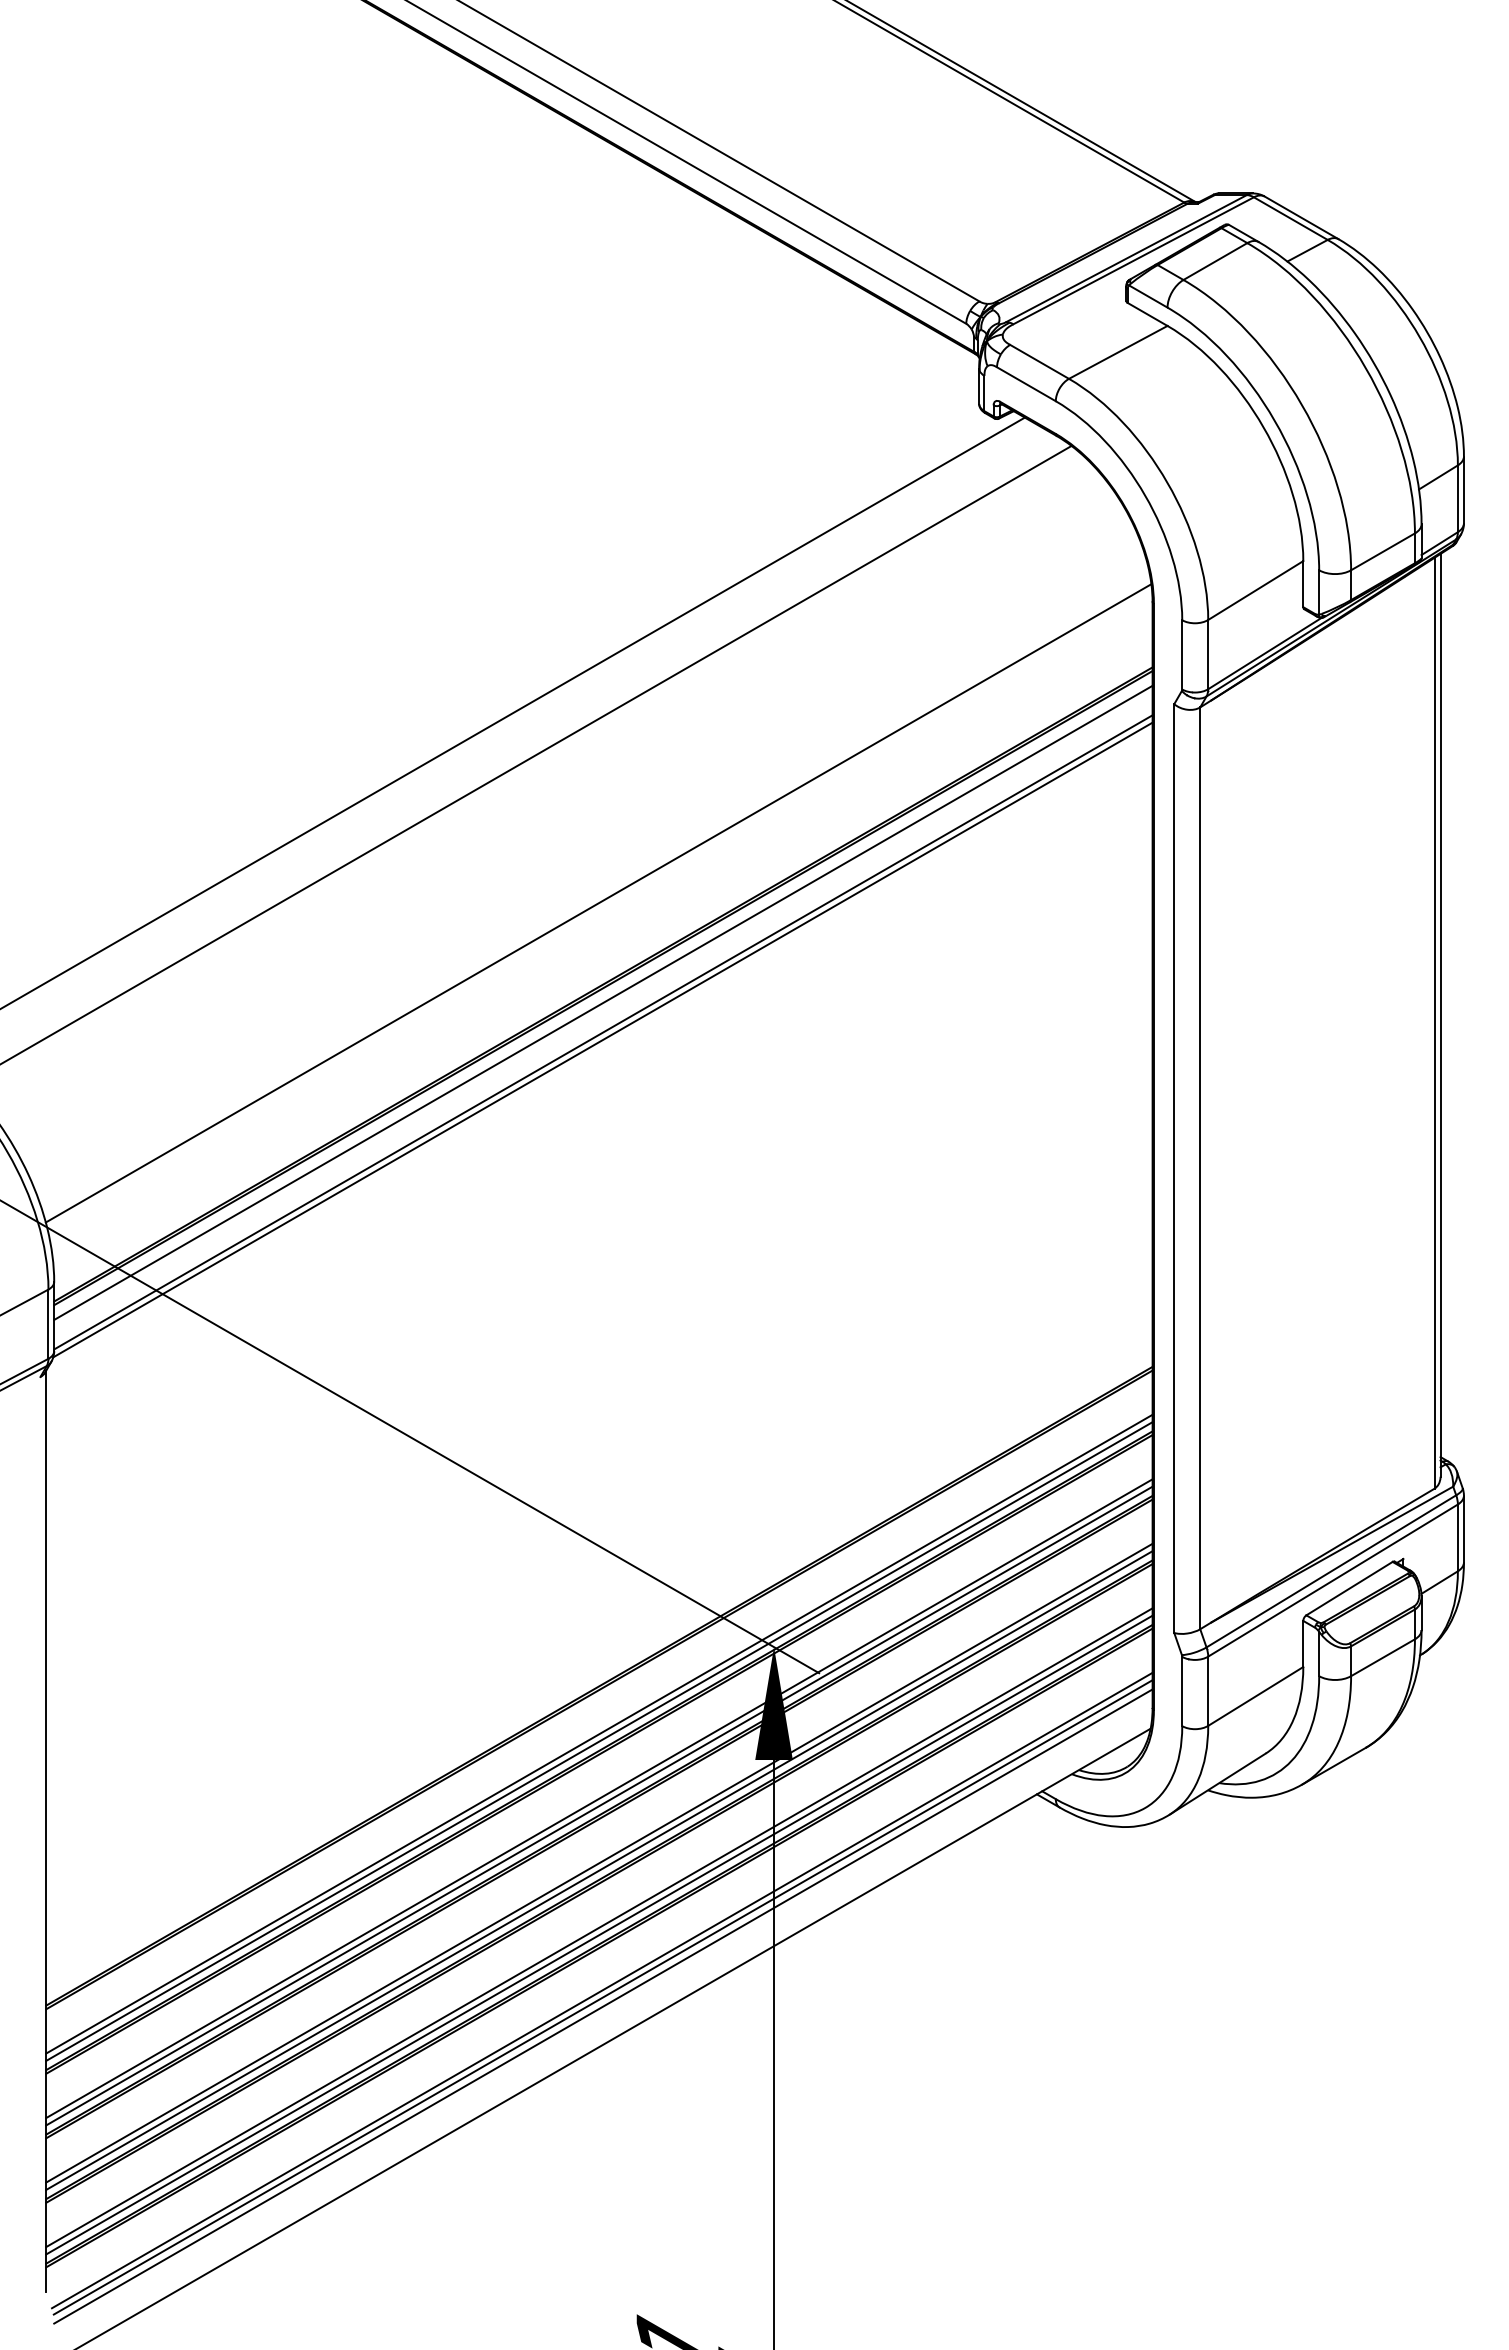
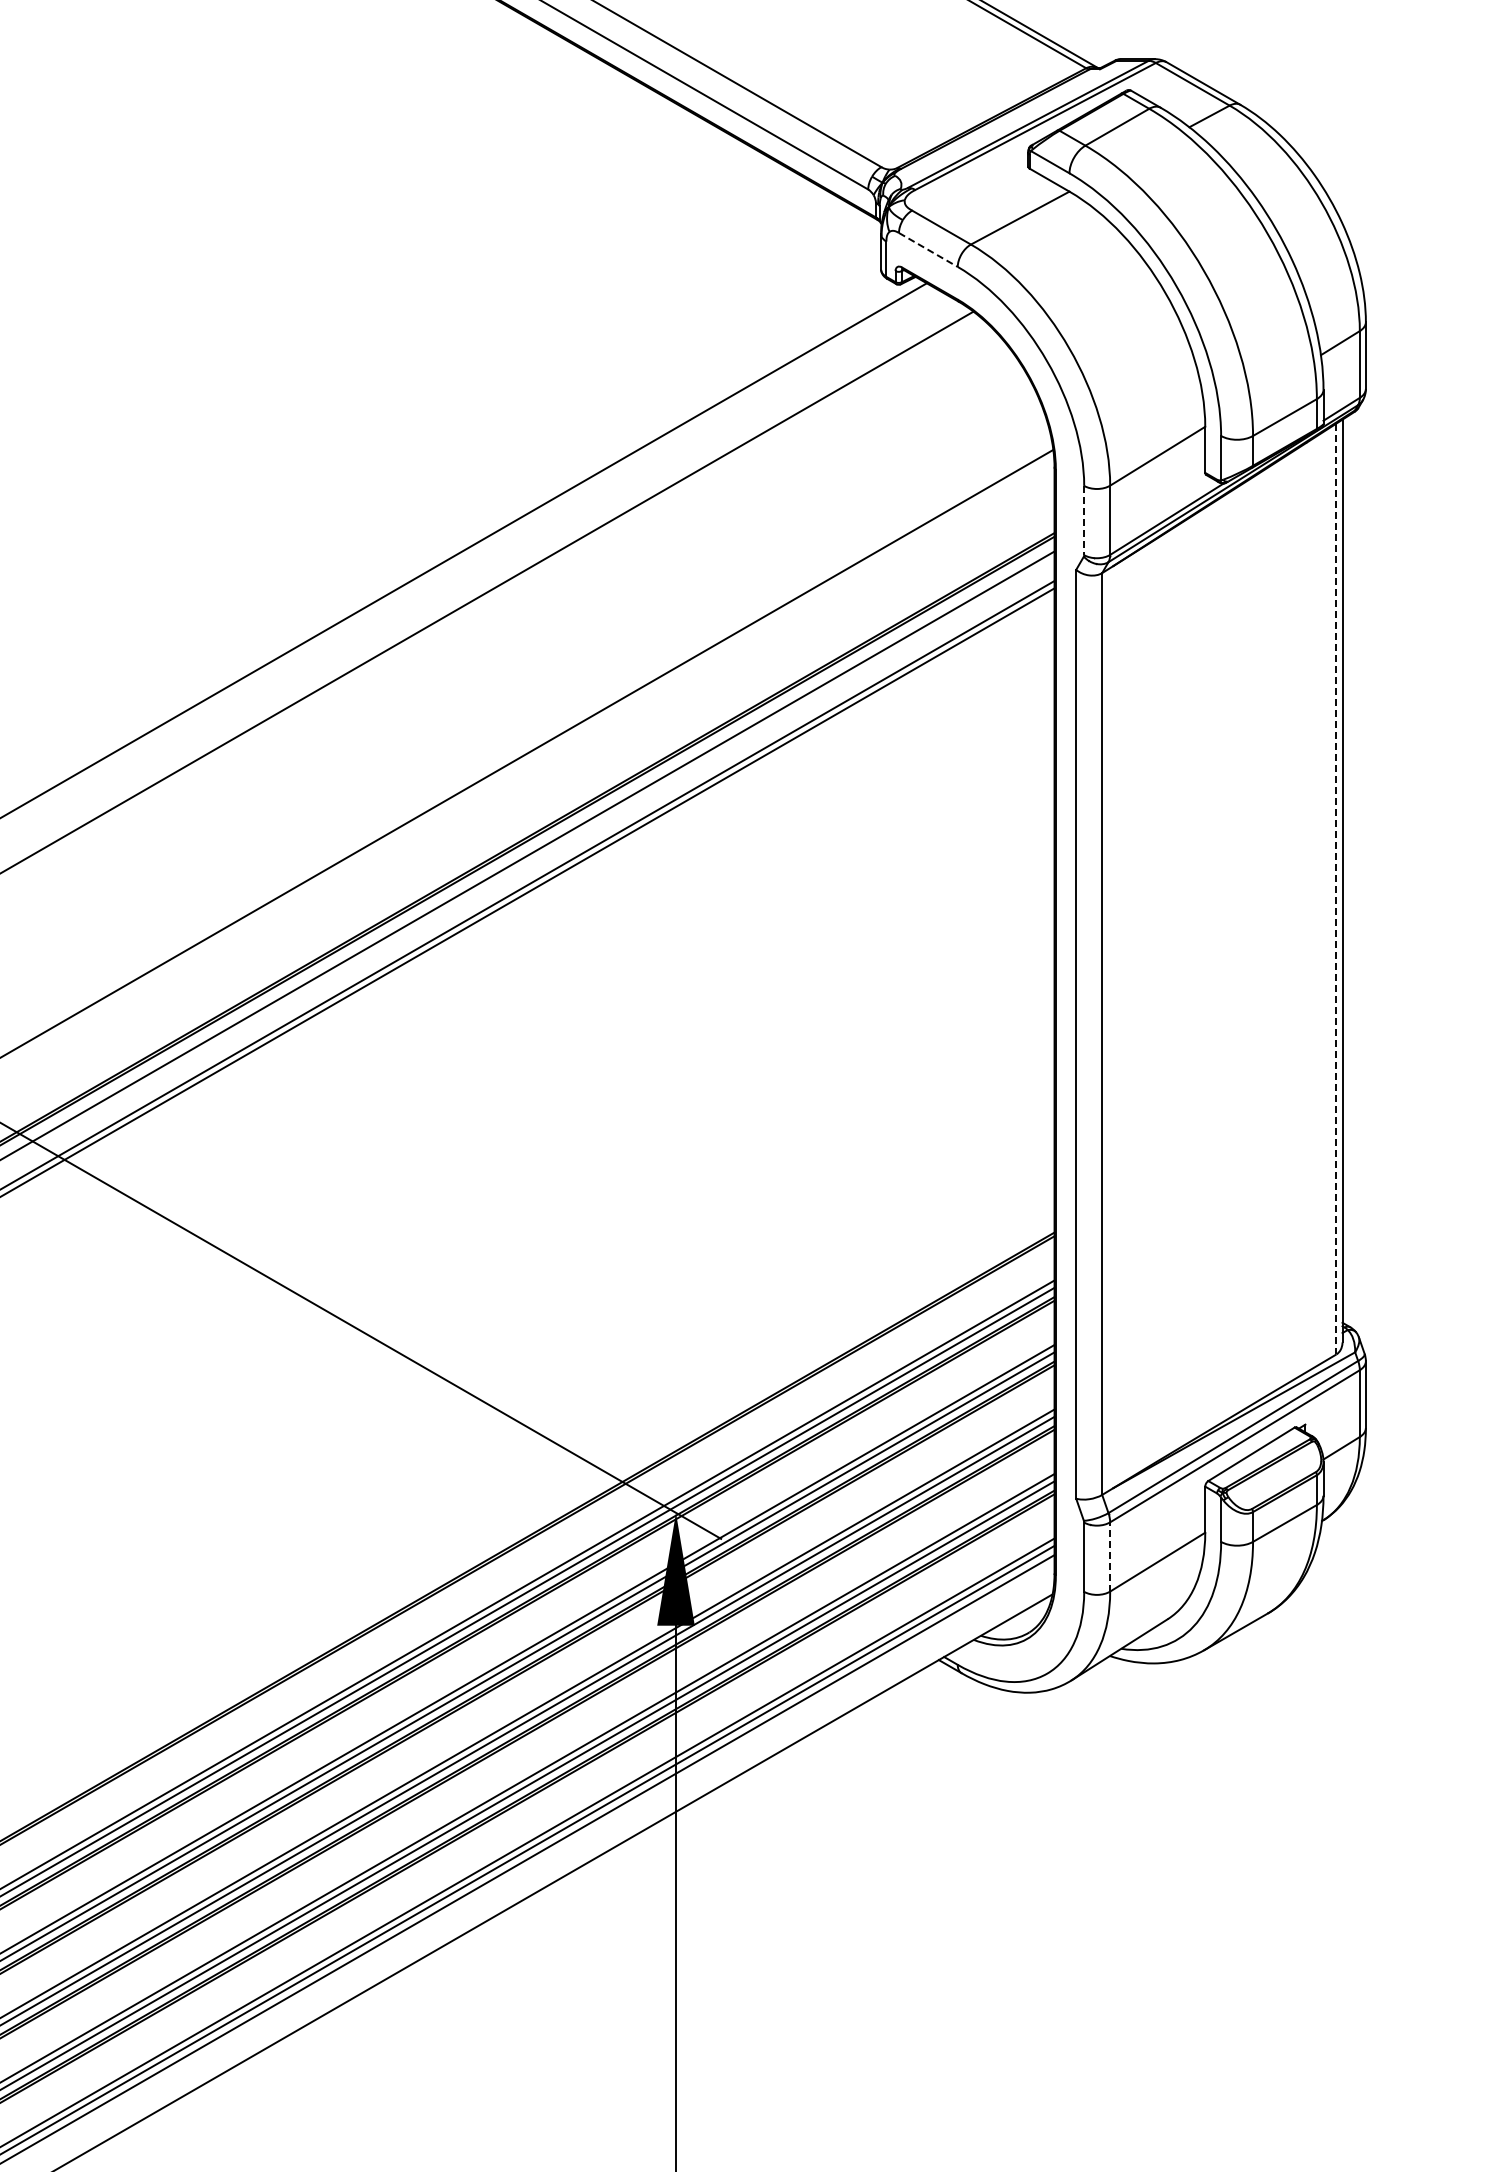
line: (1026, 384) -> (928, 250), solid -> dashed
line: (1182, 654) -> (1084, 520), solid -> dashed
line: (1434, 1023) -> (1336, 889), solid -> dashed
line: (1208, 1691) -> (1110, 1557), solid -> dashed

